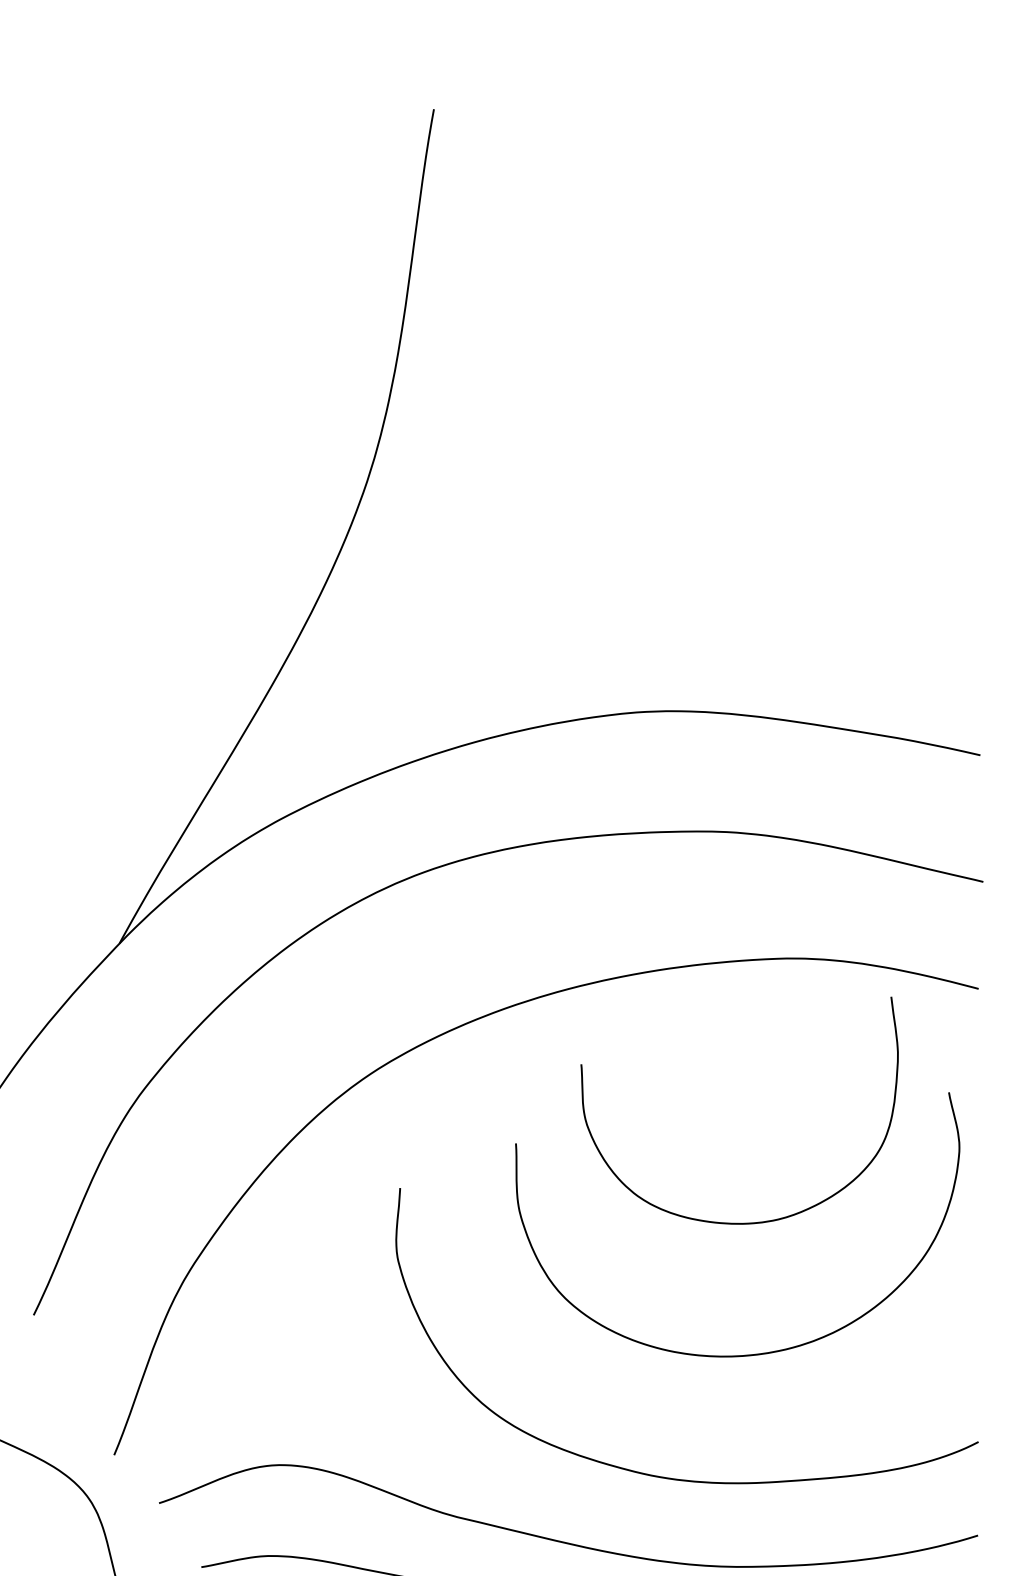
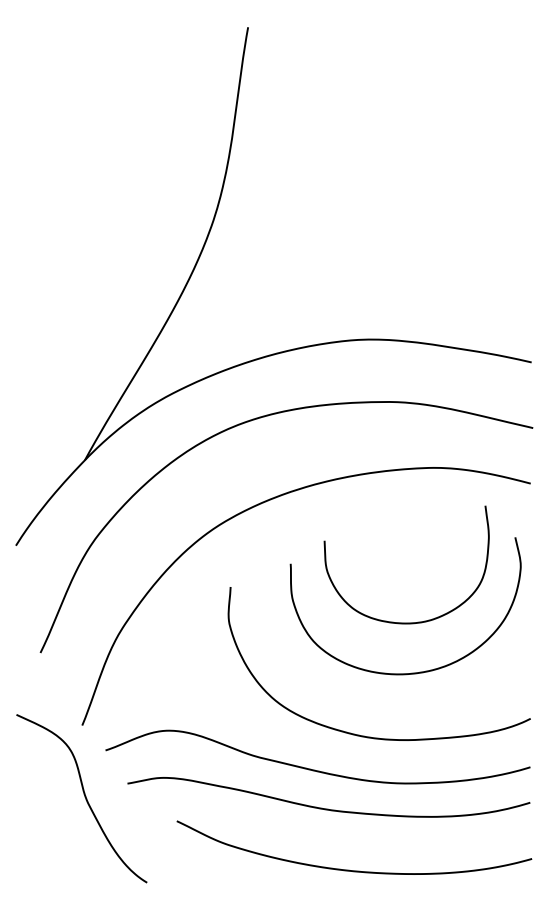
curve: (739, 1221) -> (406, 622), moved

